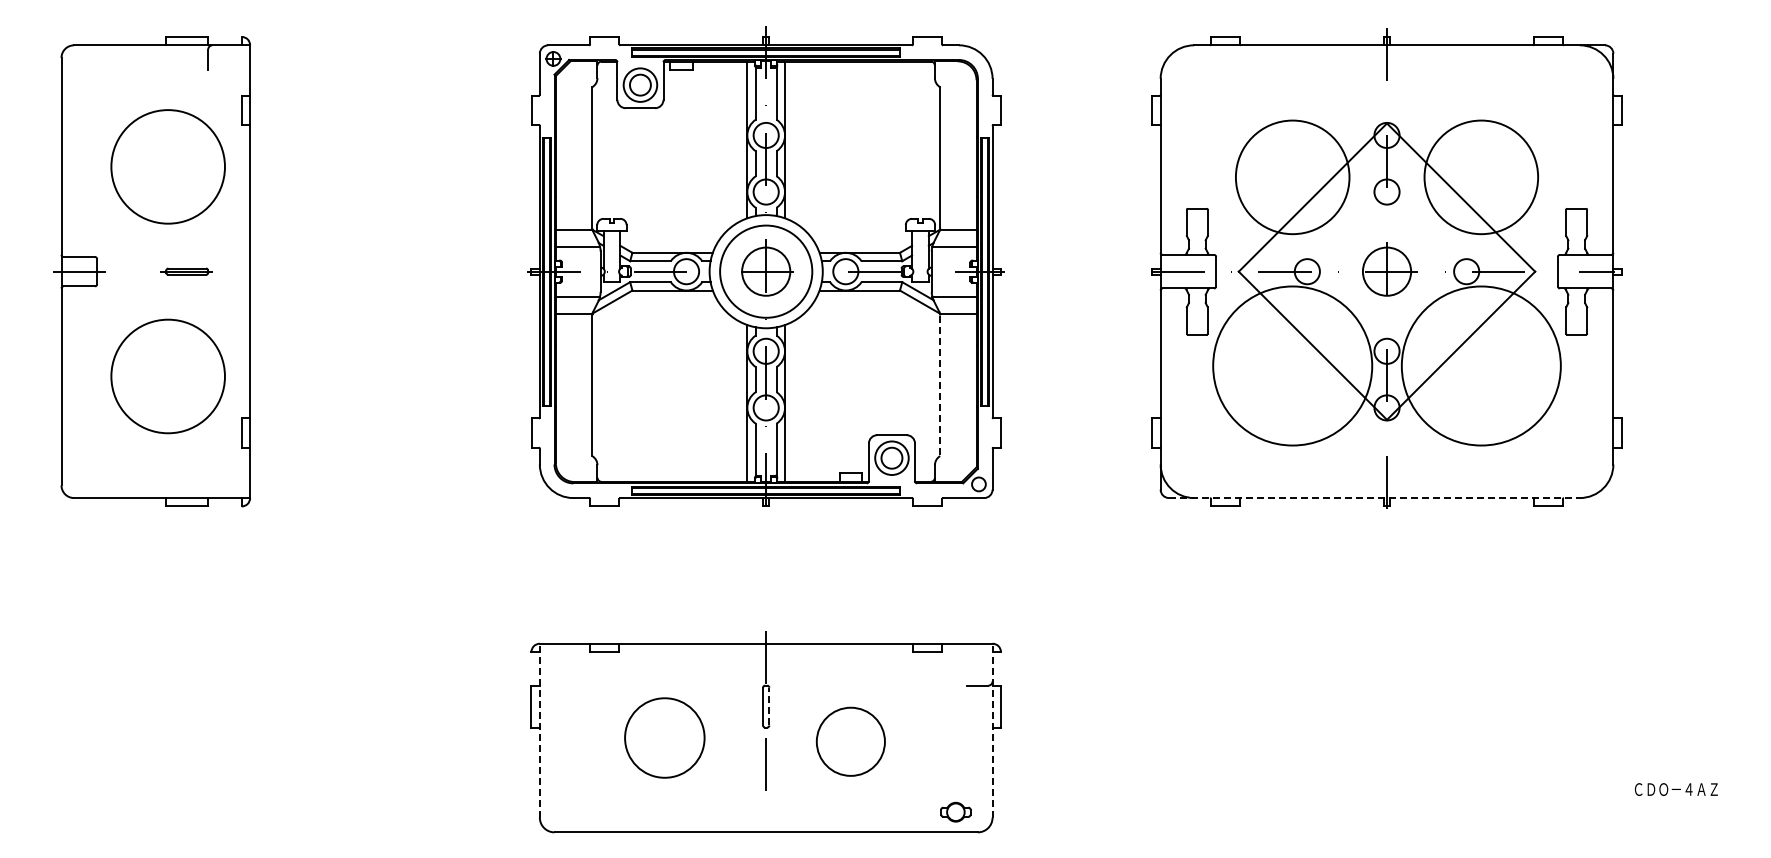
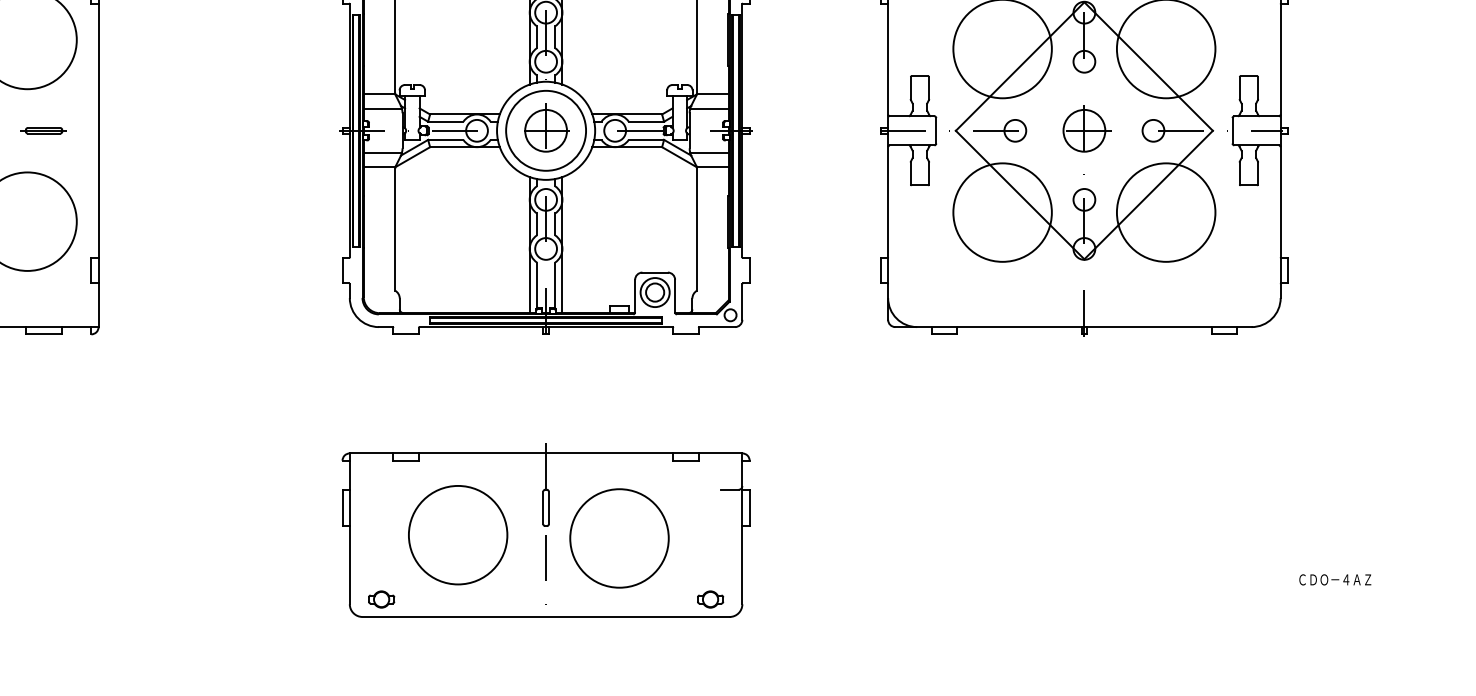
circle: (1292, 365) -> (1002, 212), size x0.71
circle: (1481, 365) -> (1166, 212), size x0.71
line: (940, 386) -> (697, 230), dashed -> solid
line: (1374, 498) -> (1073, 327), dashed -> solid
line: (769, 706) -> (548, 507), dashed -> solid
line: (539, 730) -> (349, 528), dashed -> solid
line: (992, 730) -> (742, 528), dashed -> solid
circle: (664, 737) -> (457, 534), size x1.43
circle: (850, 741) -> (619, 538), size x1.67
part: (576, 811) -> (381, 598), added

